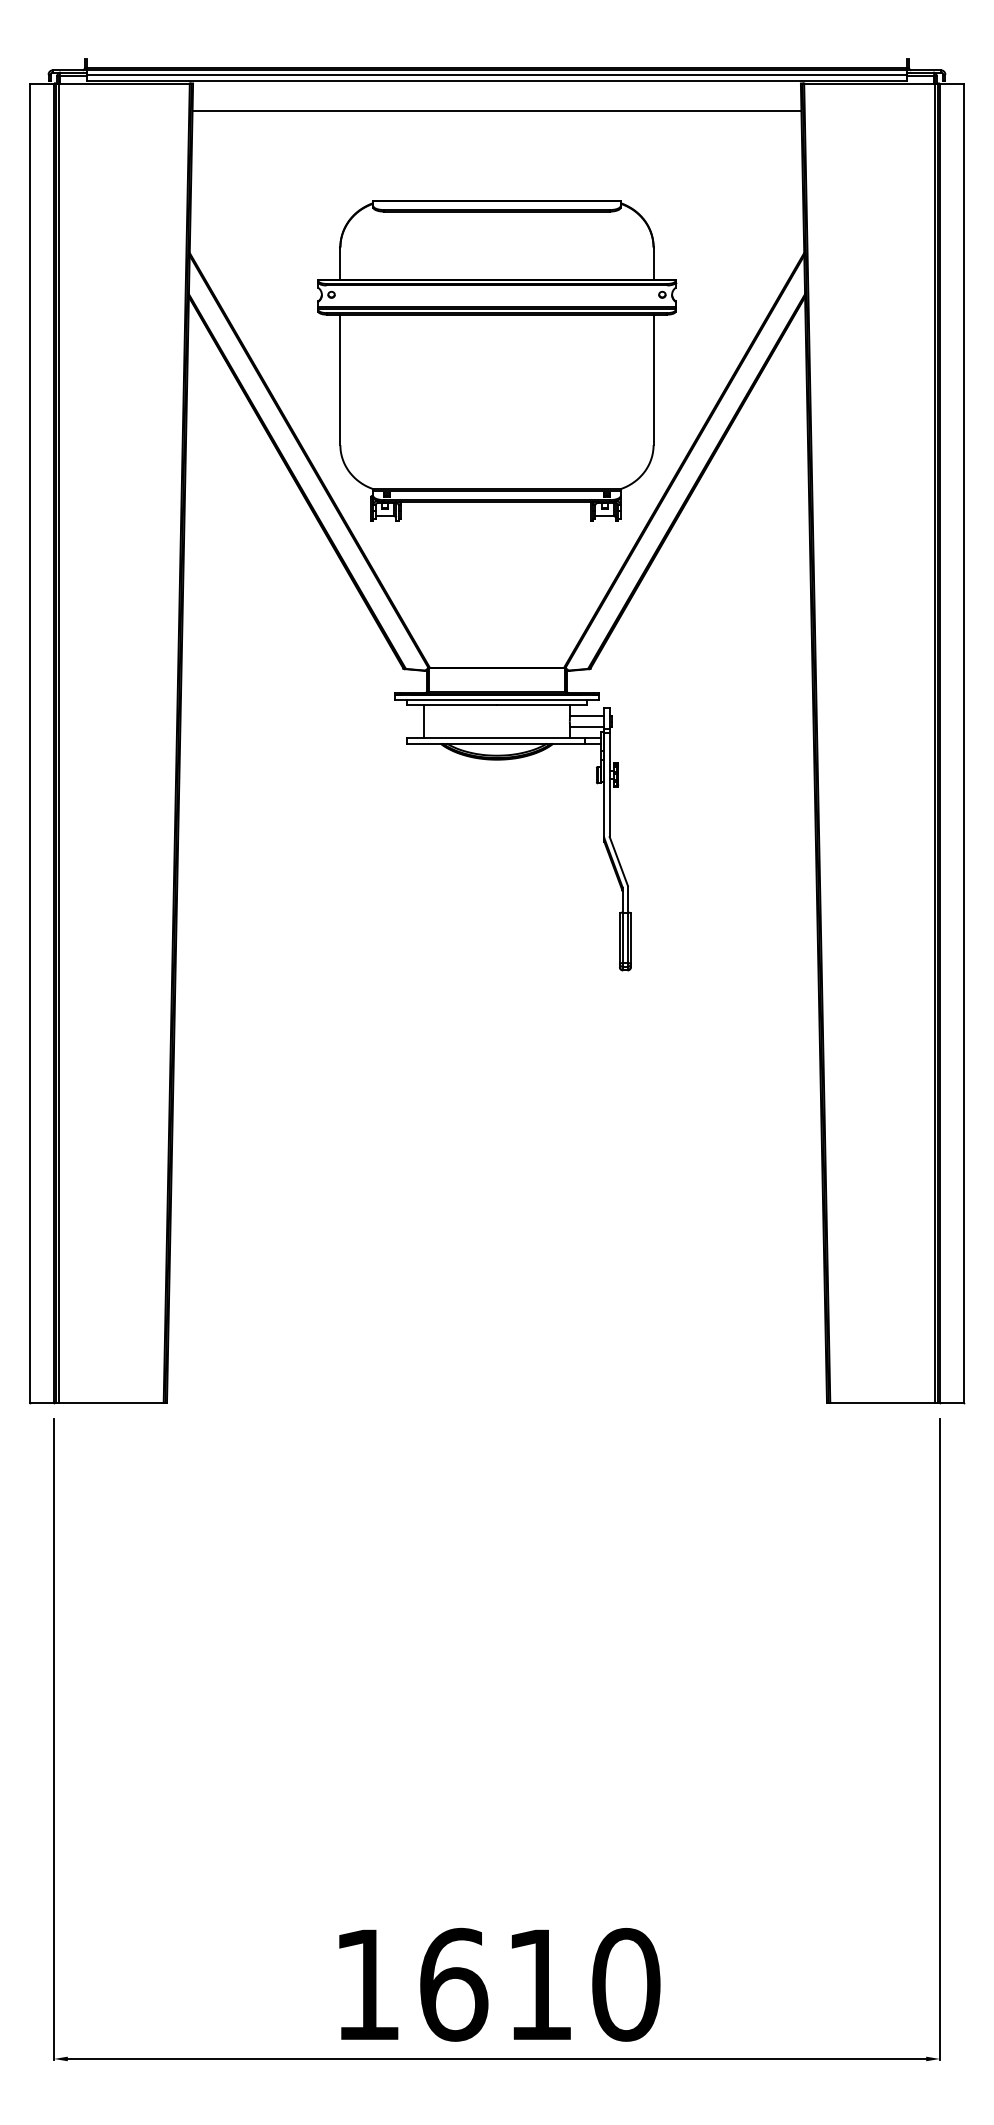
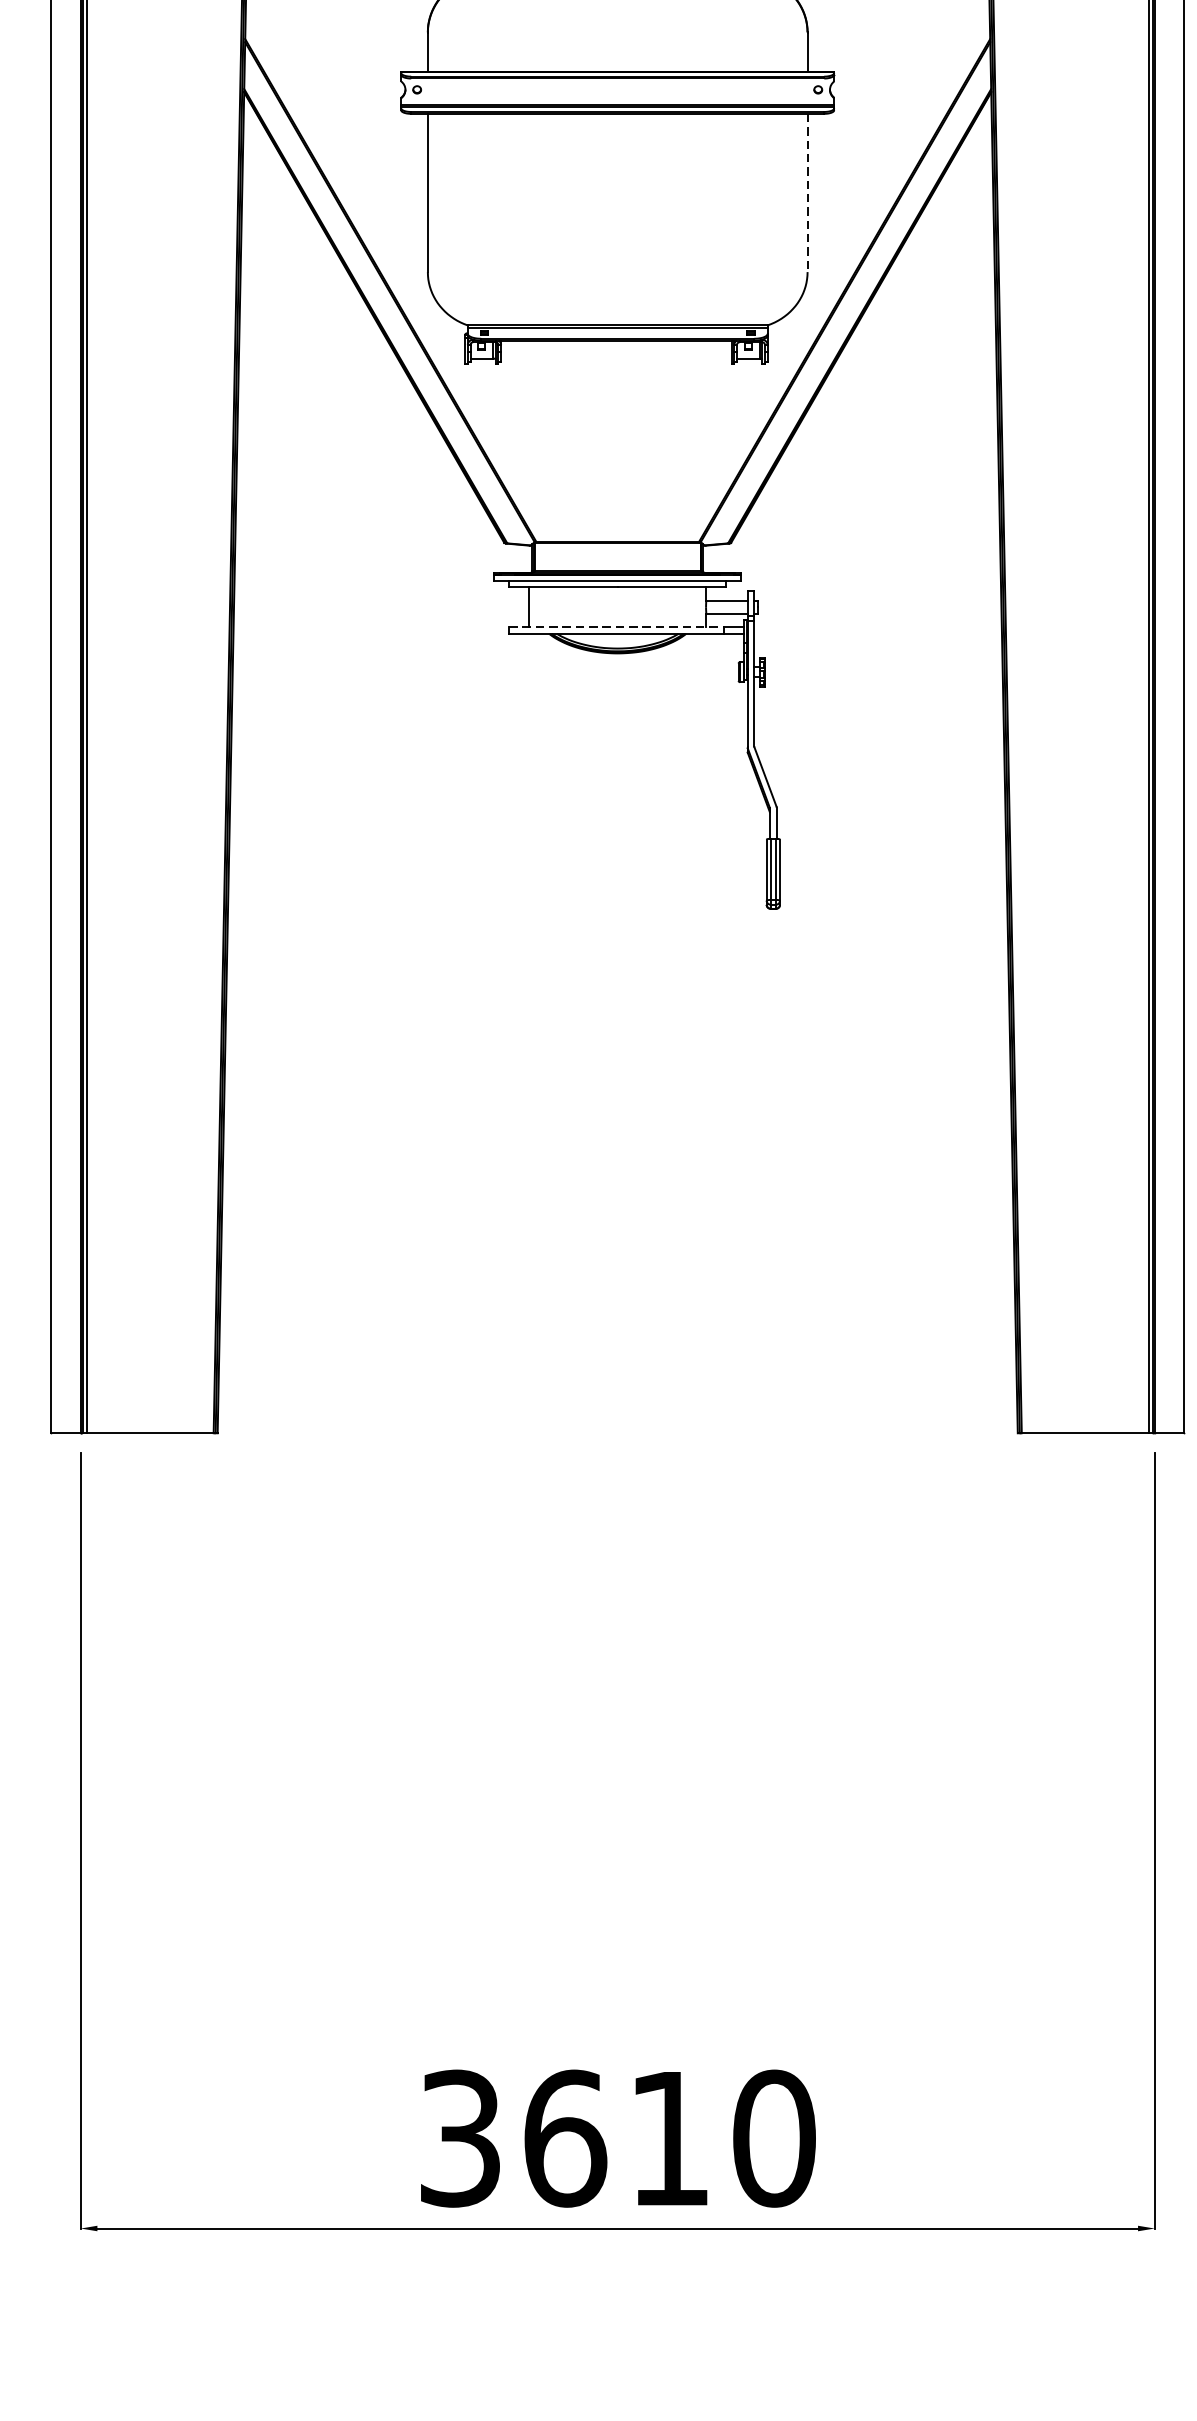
line: (653, 380) -> (807, 193), solid -> dashed
line: (496, 738) -> (617, 627), solid -> dashed
text: (366, 1984) -> (459, 2138), 1610 -> 3610

